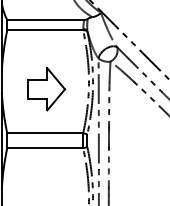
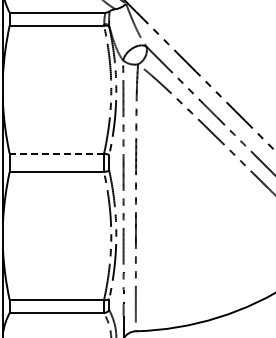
part: (46, 89) -> (58, 98), removed
line: (44, 133) -> (56, 153), solid -> dashed

